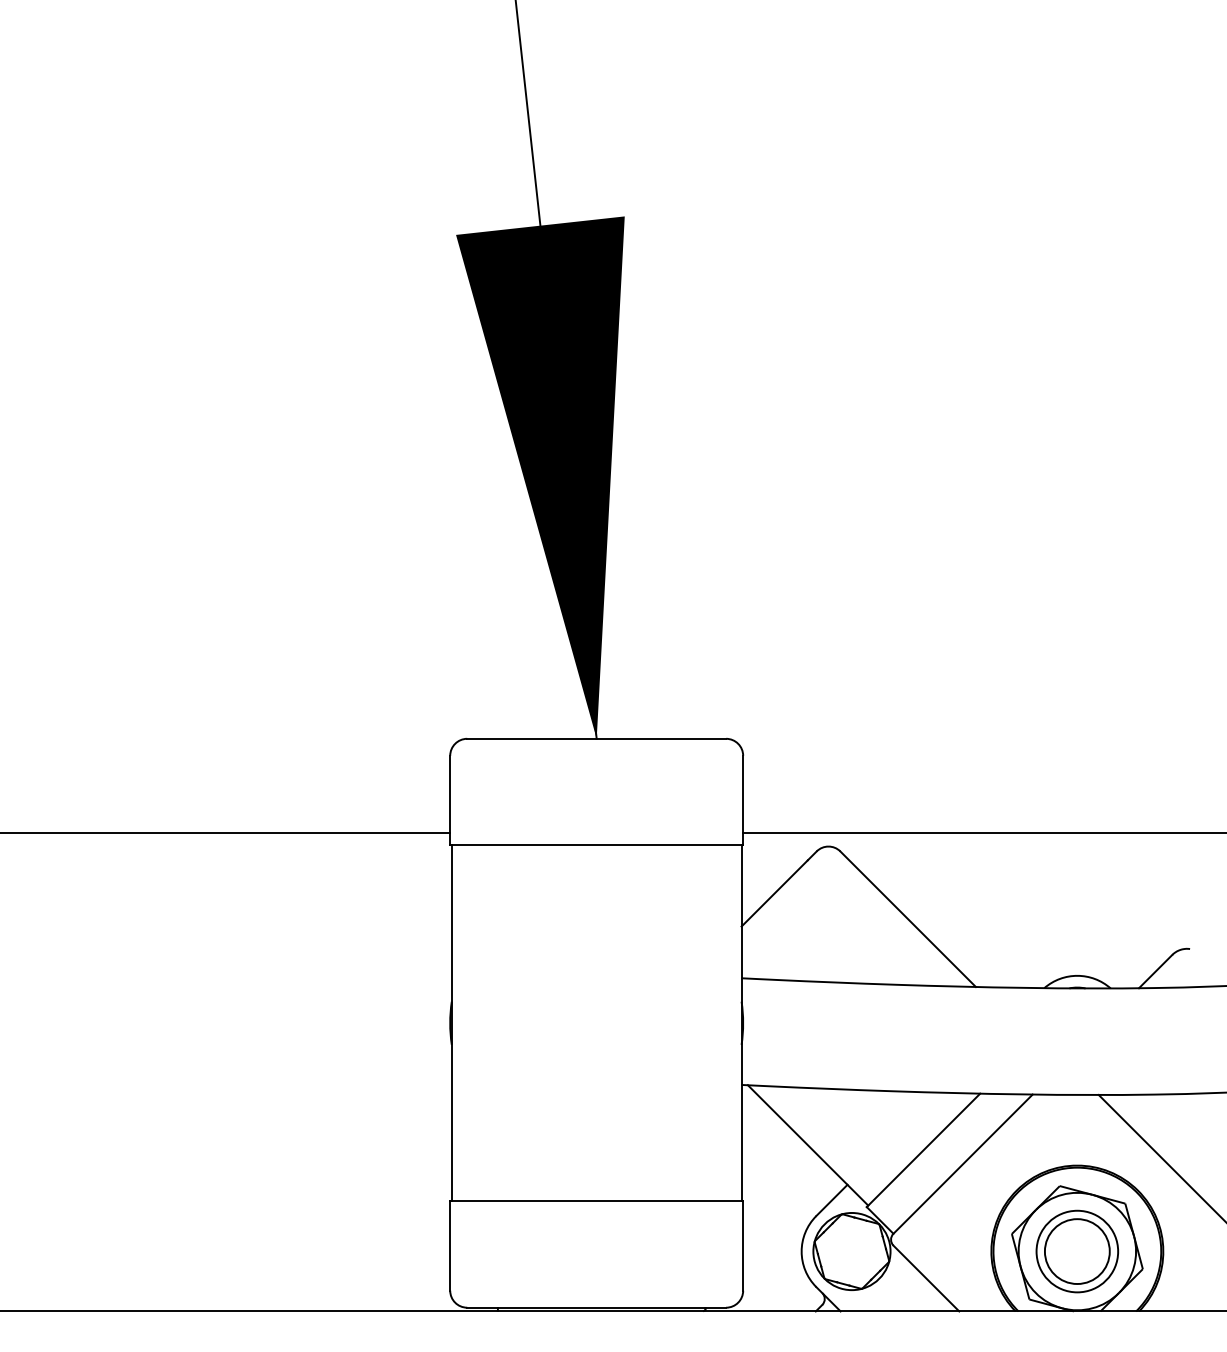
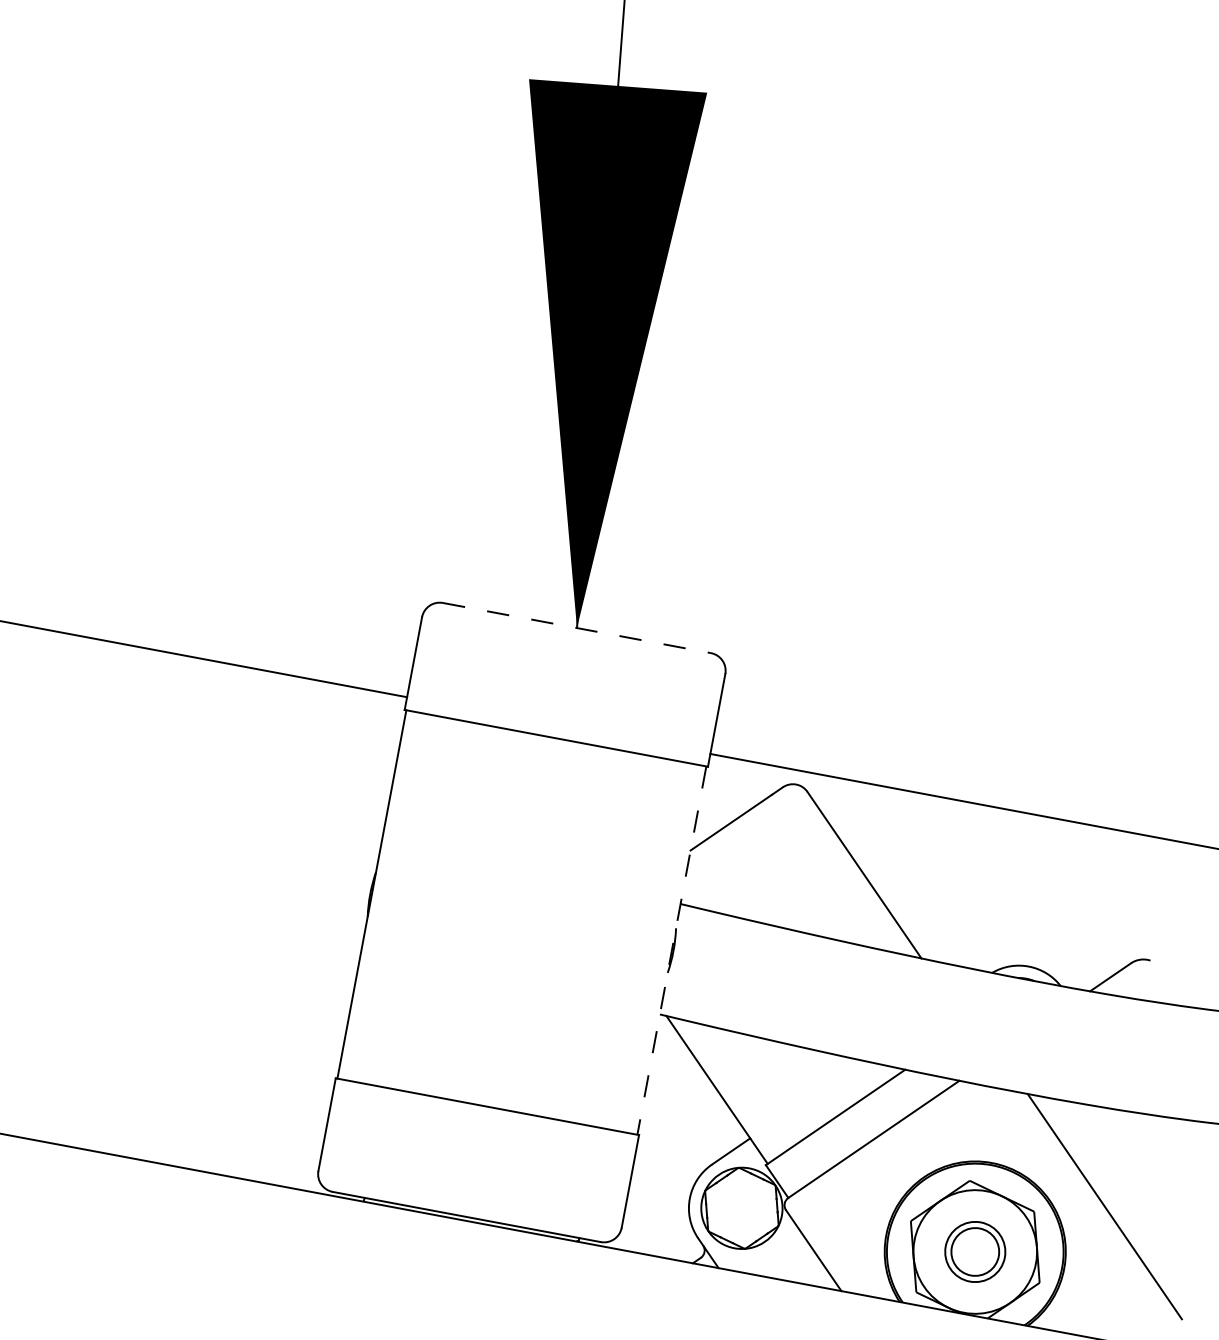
line: (597, 738) -> (577, 627), solid -> dashed
line: (741, 1023) -> (671, 950), solid -> dashed
part: (1077, 1251) -> (975, 1251), size x0.7

